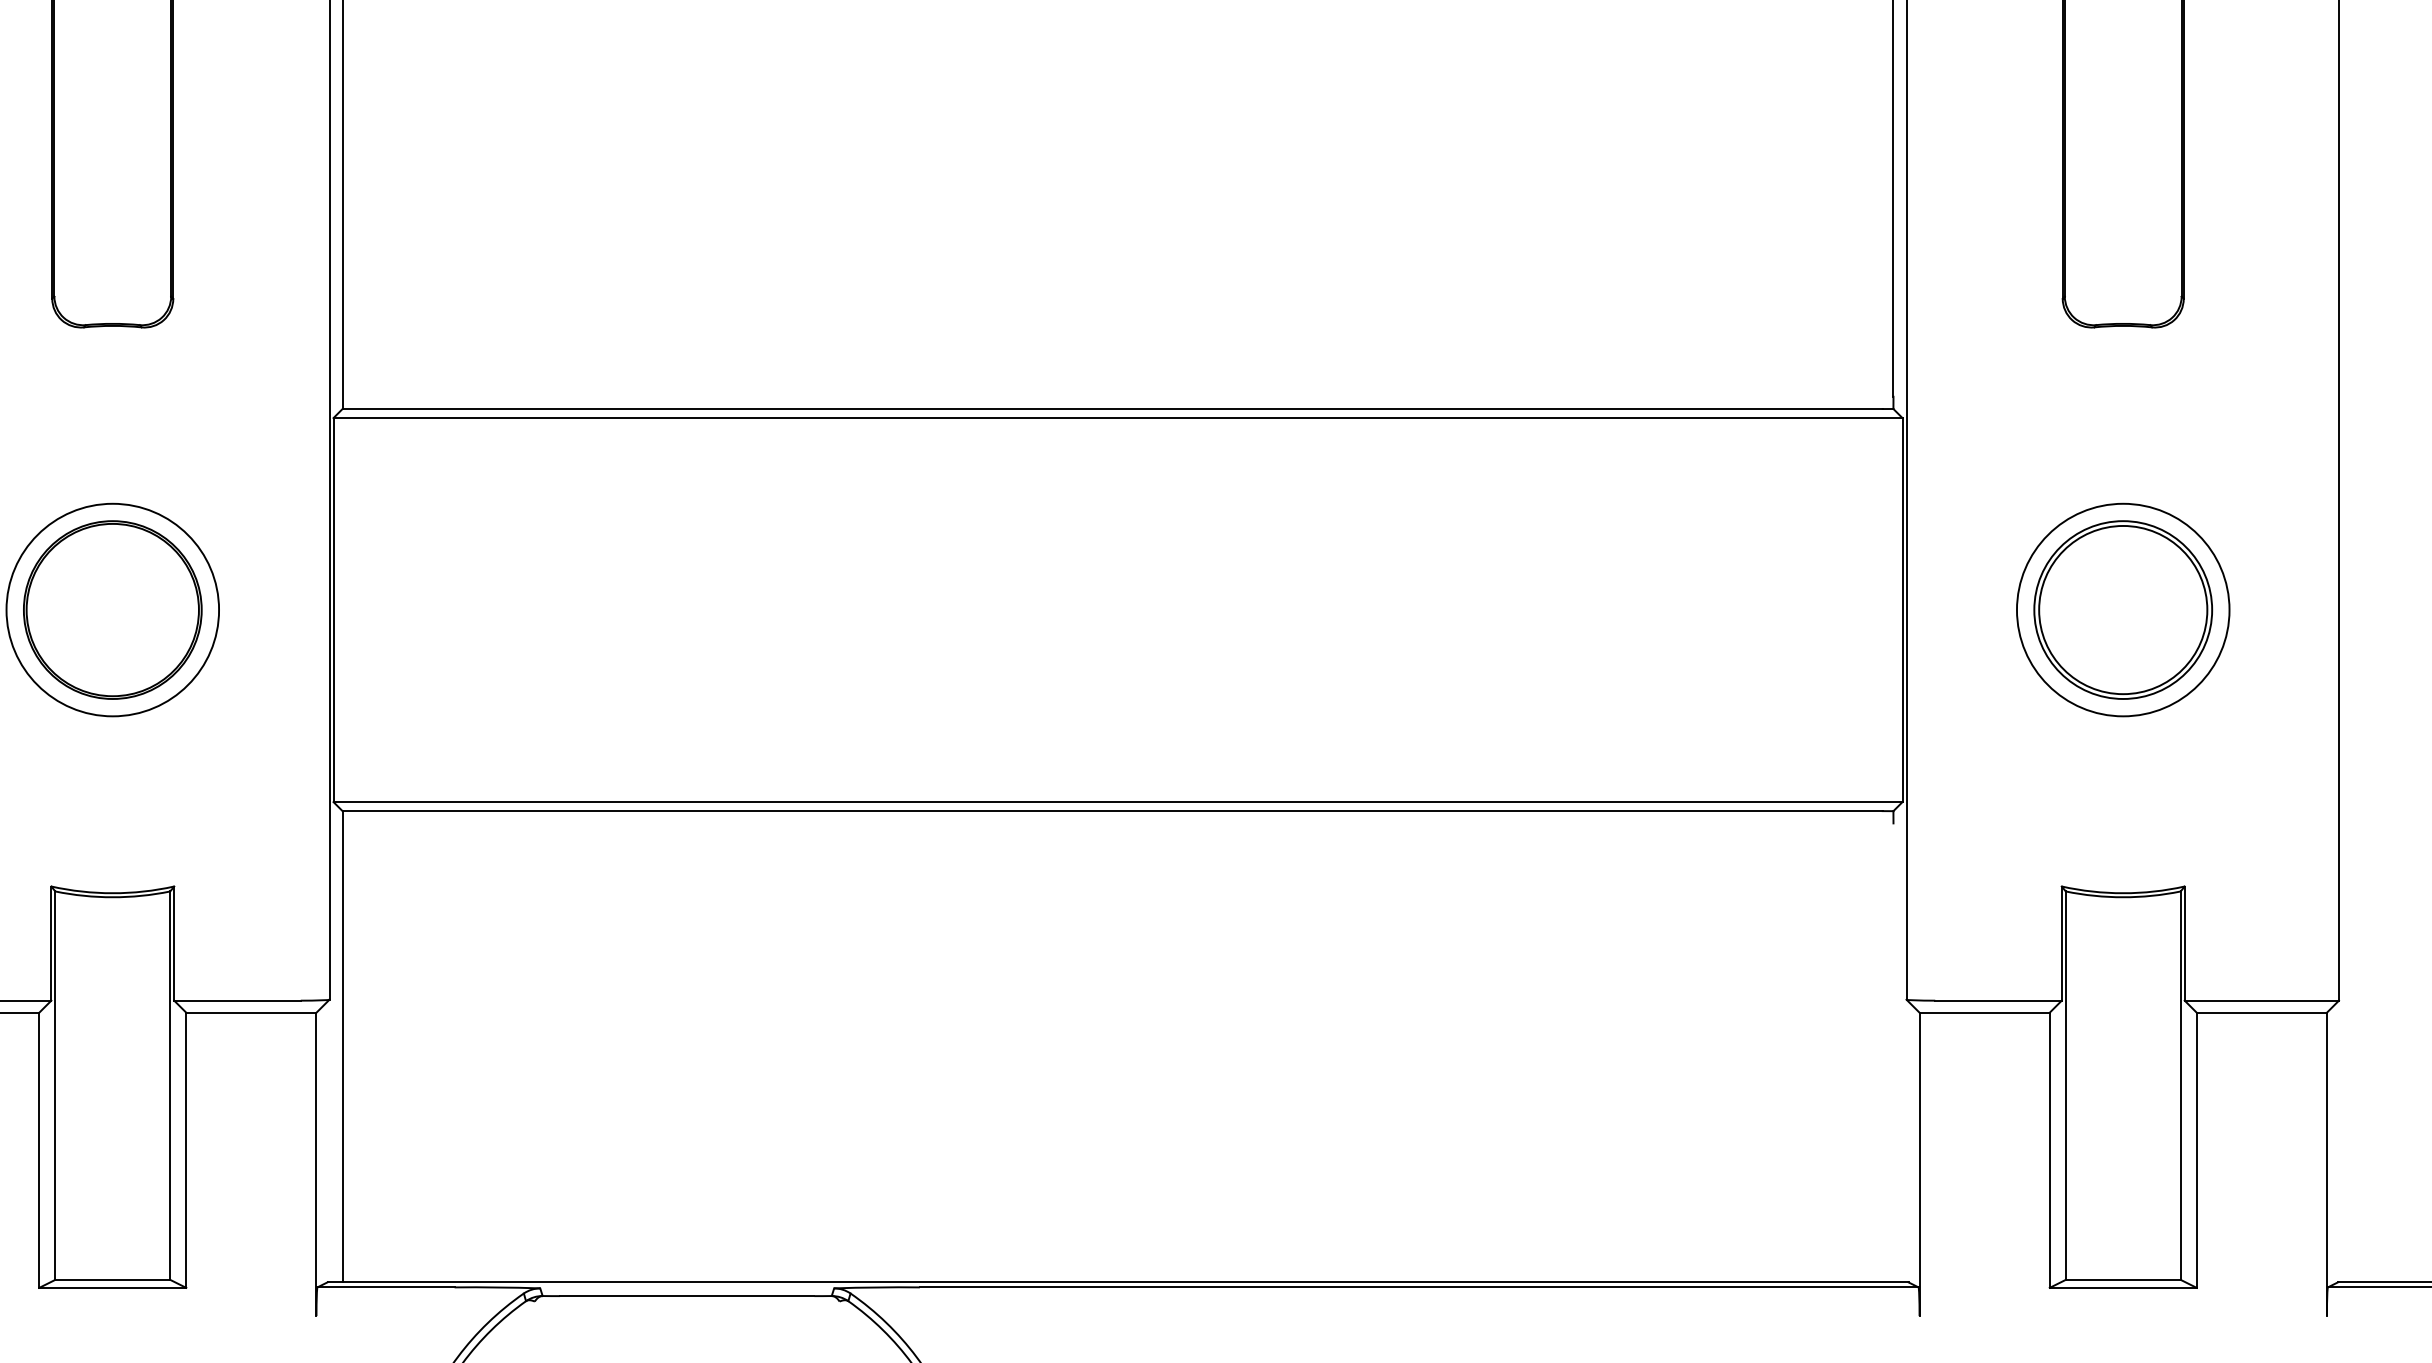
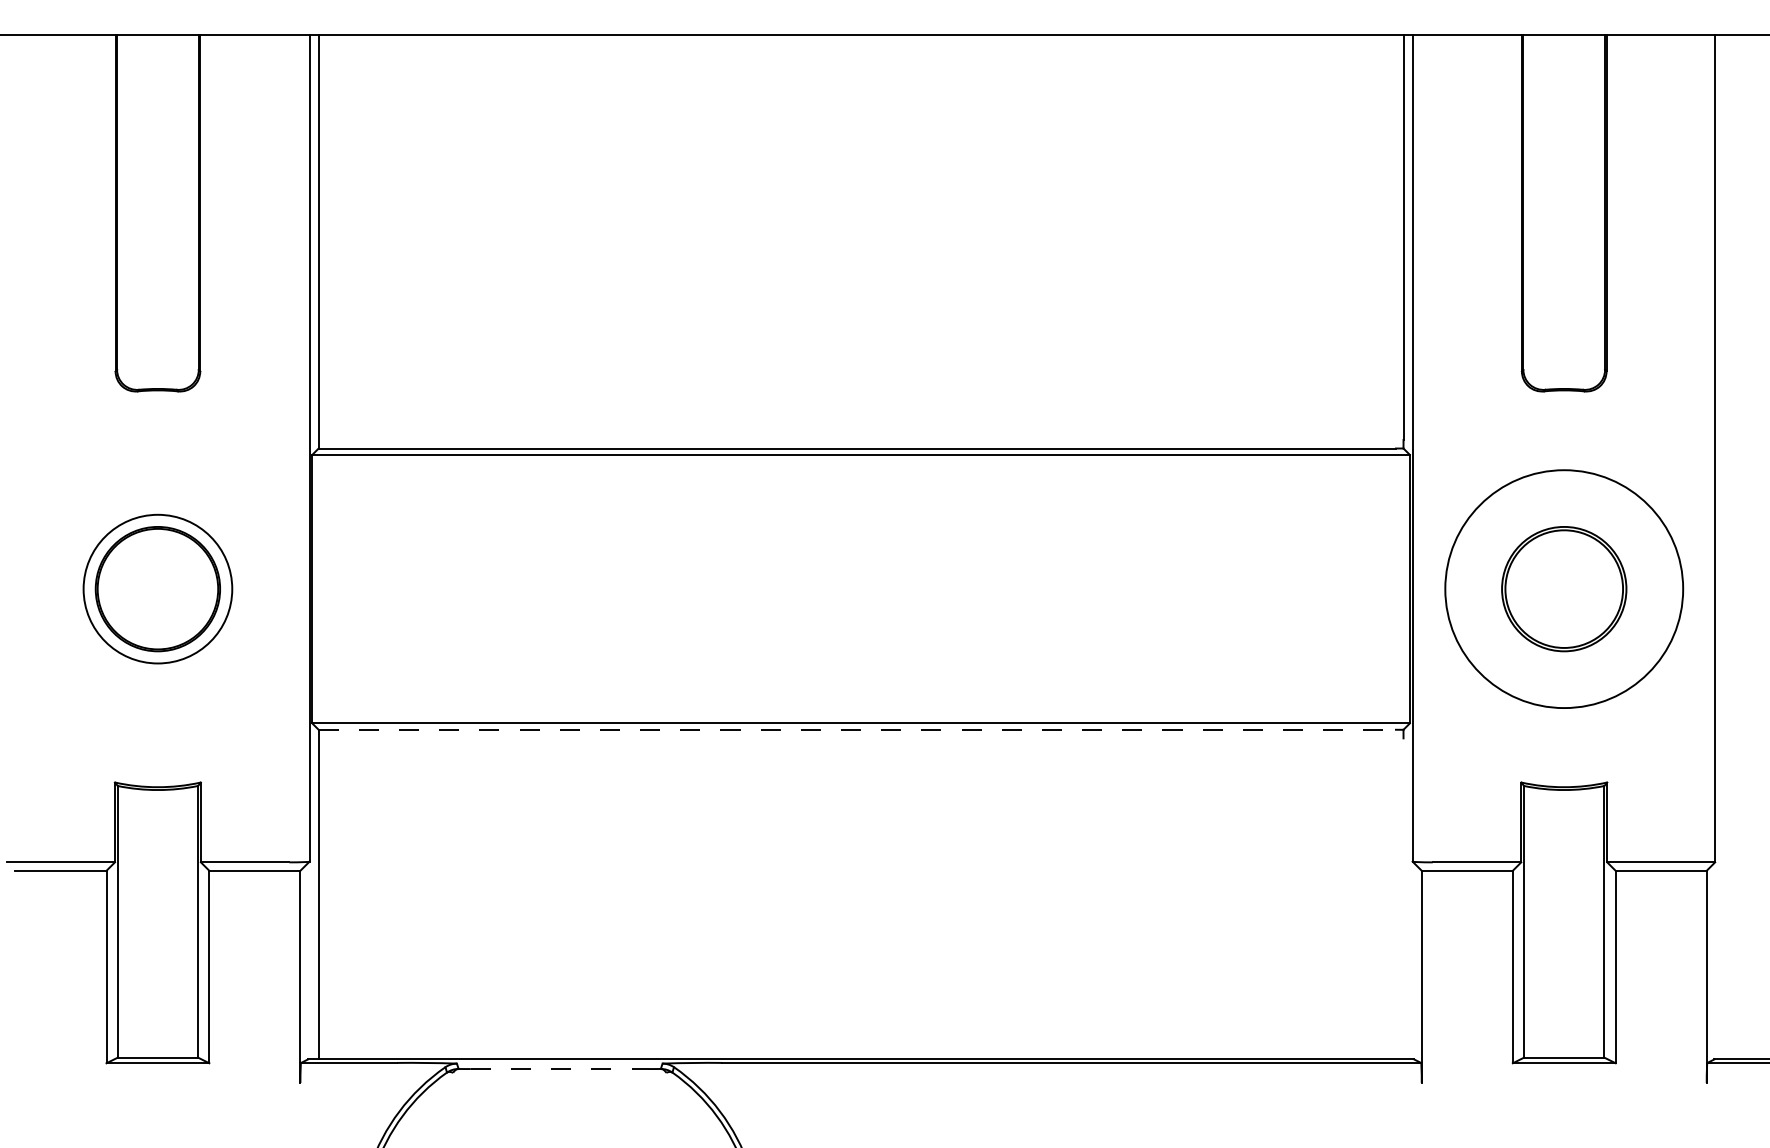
circle: (2122, 609) -> (1563, 588), size x1.6
line: (1112, 810) -> (857, 729), solid -> dashed
line: (686, 1296) -> (559, 1069), solid -> dashed

